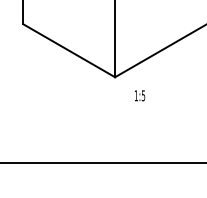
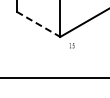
line: (69, 51) -> (38, 24), solid -> dashed

